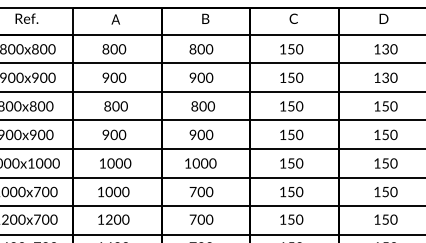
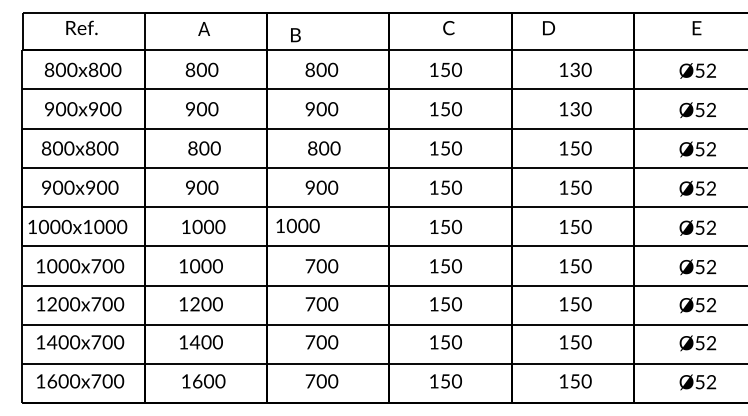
text: (205, 19) -> (295, 35), moved
text: (384, 19) -> (549, 28), moved
text: (200, 163) -> (297, 225), moved

